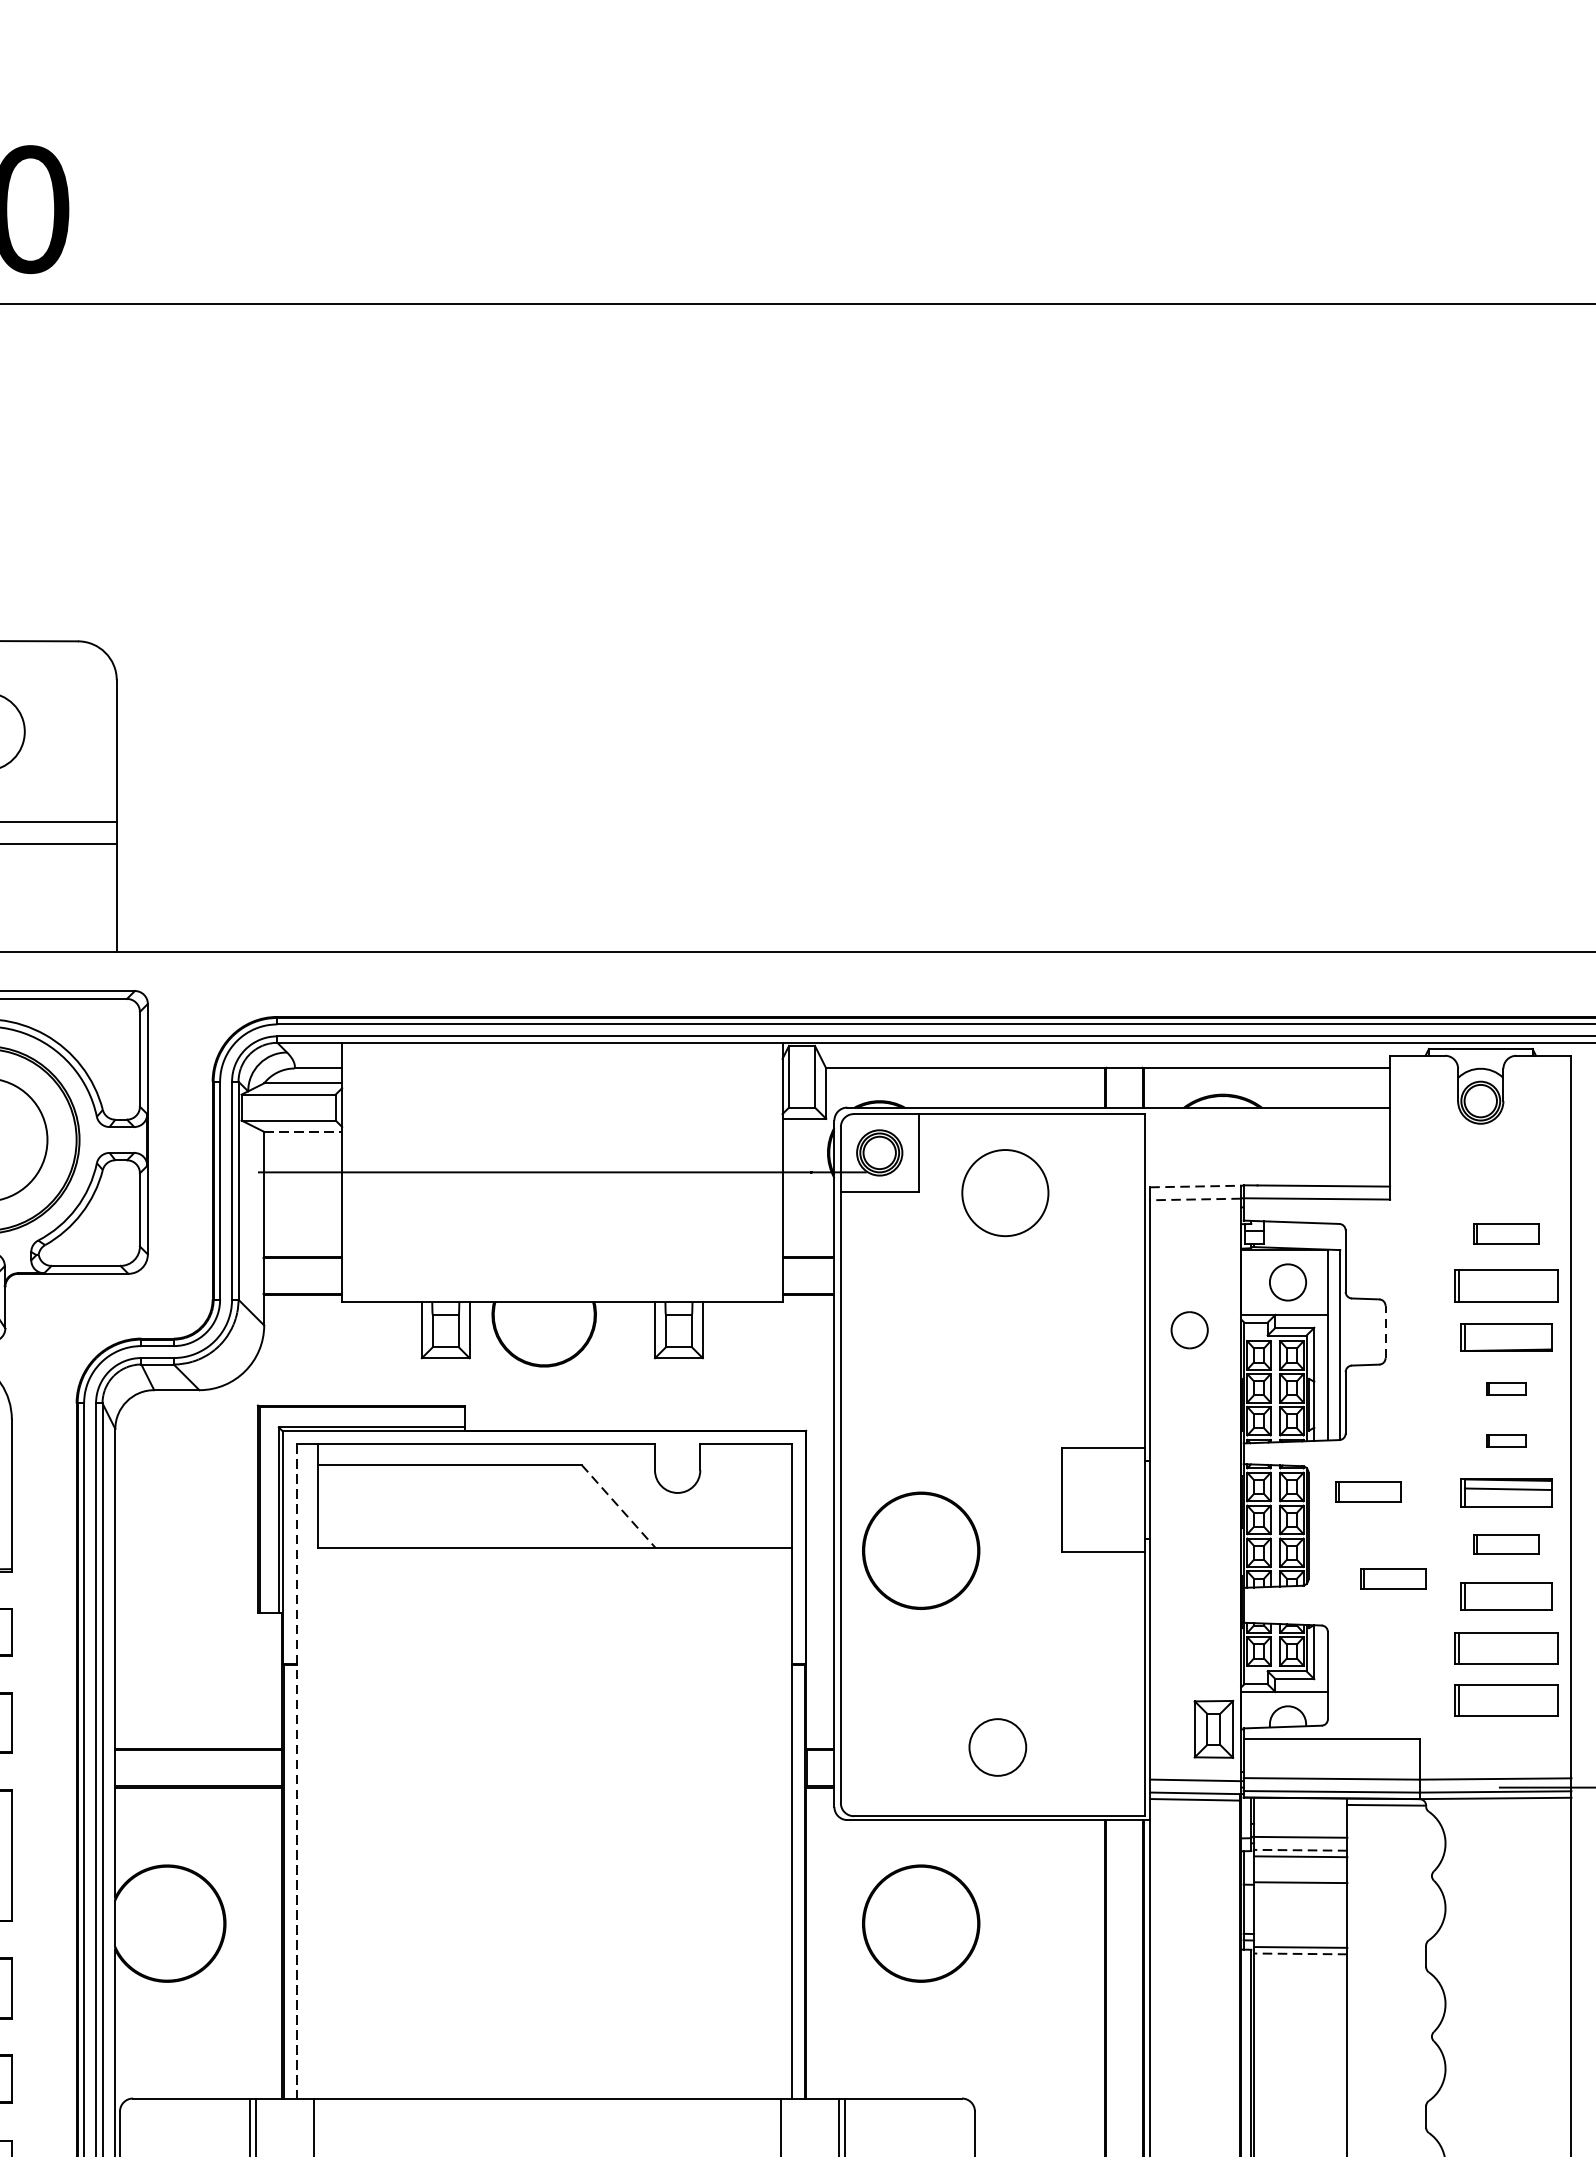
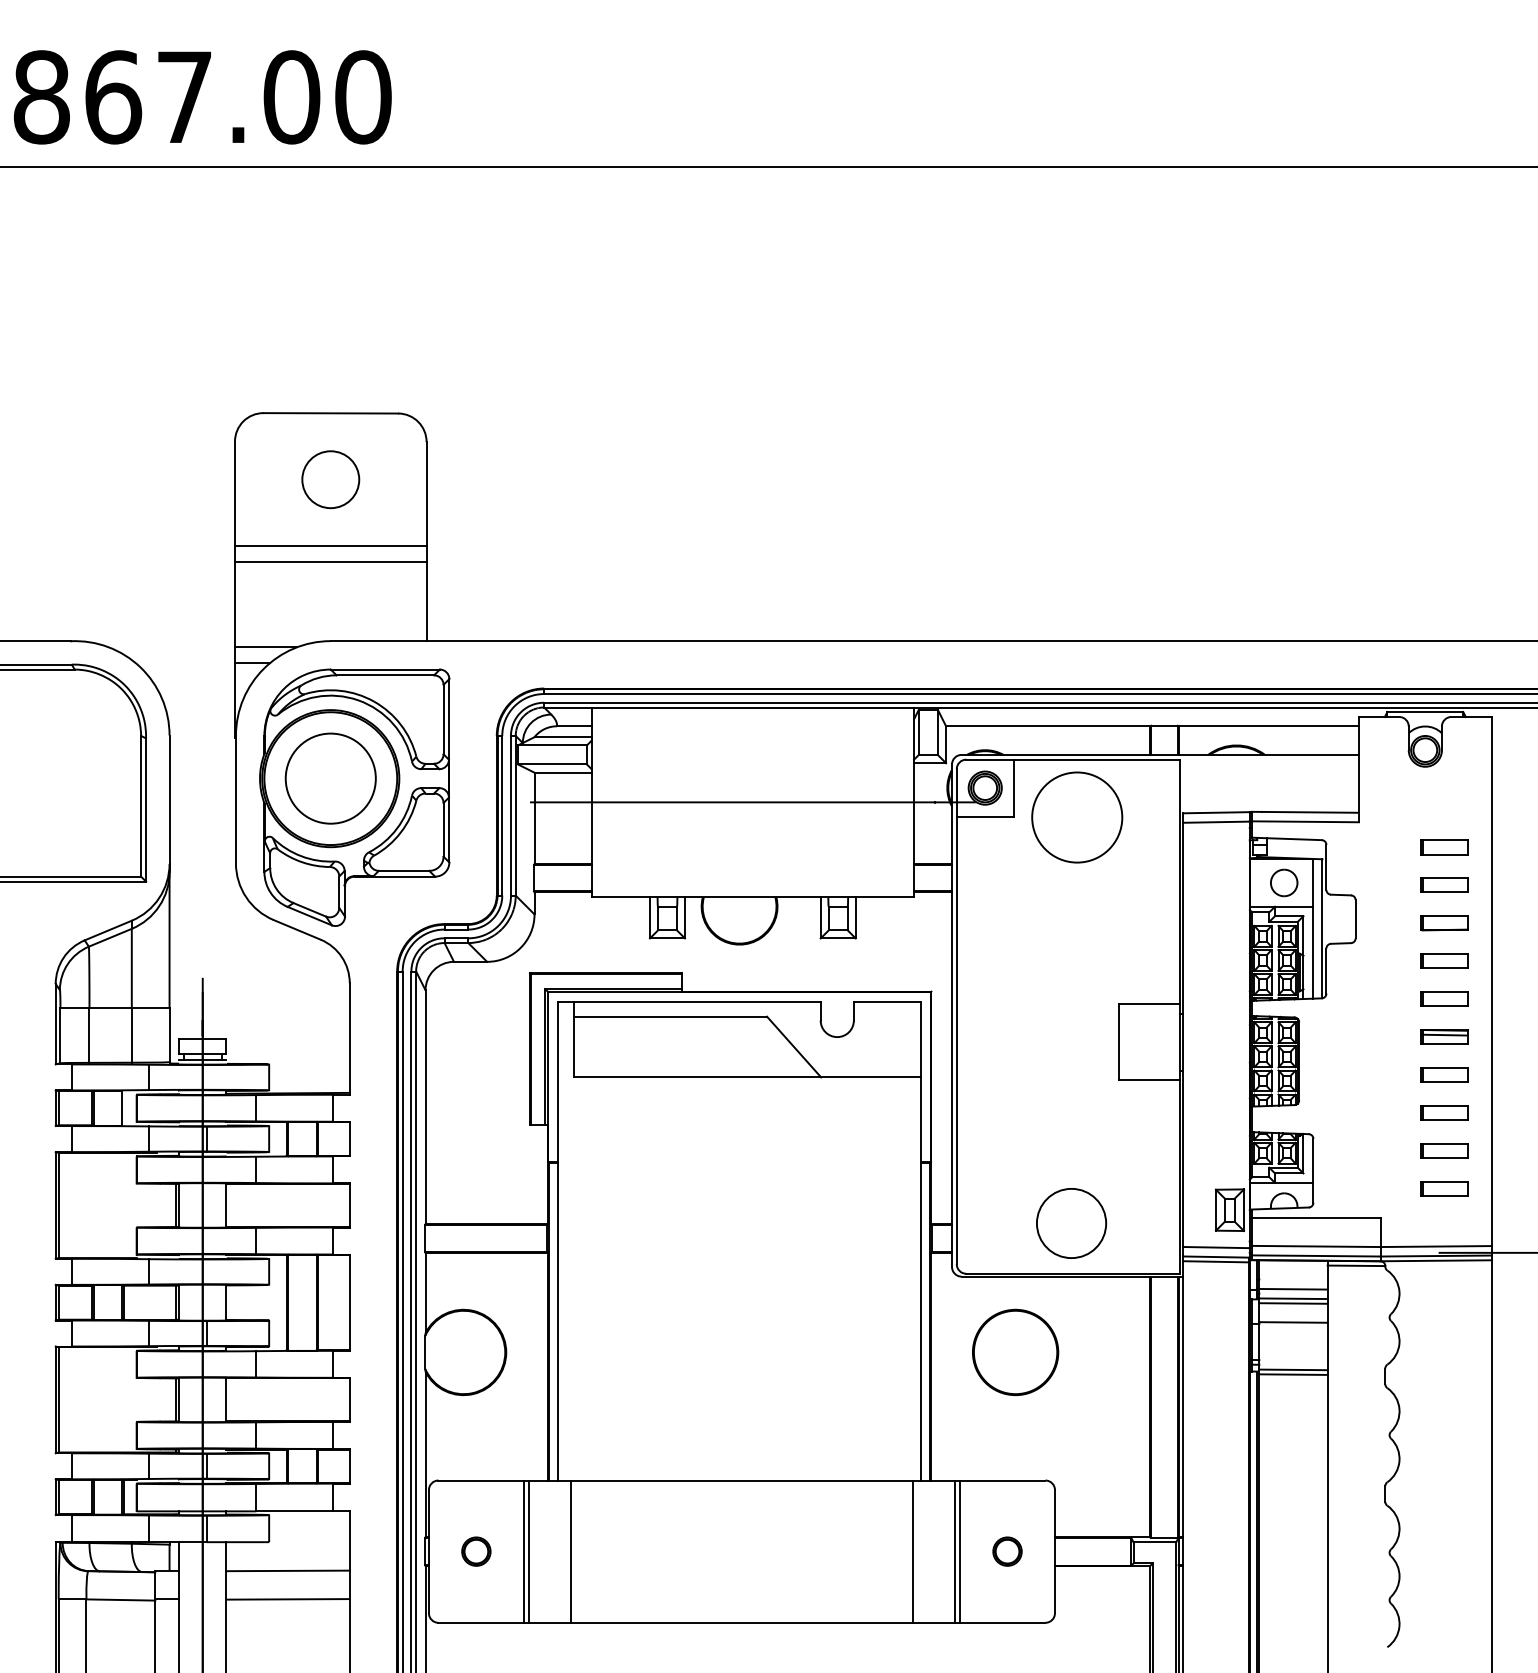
line: (303, 1131) -> (563, 772), dashed -> solid
line: (1196, 1186) -> (1217, 812), dashed -> solid
circle: (1005, 1193) -> (1077, 817), size x1.43
line: (1195, 1199) -> (1216, 822), dashed -> solid
part: (1506, 1284) -> (1444, 884), size x0.62
part: (1190, 1329) -> (1212, 917), removed
line: (1385, 1330) -> (1355, 918), dashed -> solid
part: (1506, 1337) -> (1444, 923), size x0.71
part: (1506, 1388) -> (1444, 960), size x1.67
part: (1506, 1440) -> (1444, 998), size x1.67
part: (1368, 1492) -> (1343, 1036), removed
part: (1506, 1492) -> (1444, 1036), size x0.71
line: (619, 1507) -> (794, 1047), dashed -> solid
part: (921, 1550) -> (1015, 1079), removed
part: (1393, 1578) -> (1361, 1099), removed
part: (1506, 1595) -> (1444, 1112), size x0.71
part: (1506, 1647) -> (1444, 1150), size x0.62
part: (1506, 1699) -> (1444, 1188), size x0.62
circle: (997, 1747) -> (1071, 1223), size x1.67
line: (296, 1772) -> (558, 1241), dashed -> solid
line: (1300, 1849) -> (1293, 1298), dashed -> solid
line: (1300, 1953) -> (1293, 1374), dashed -> solid

